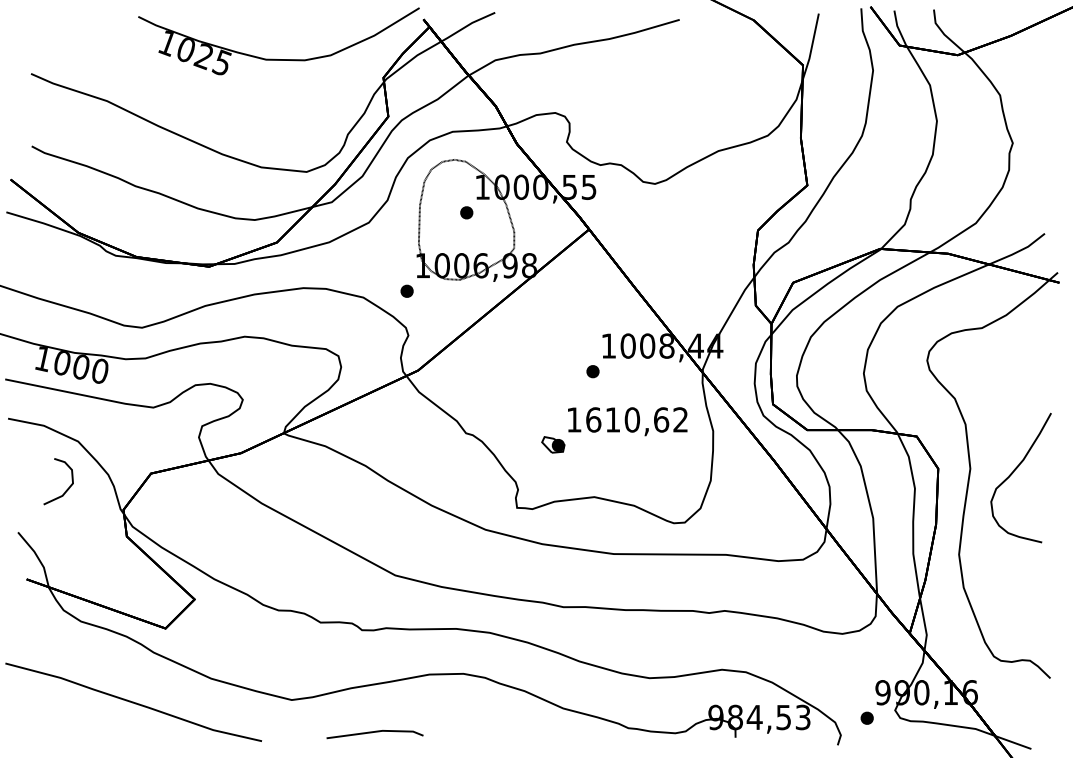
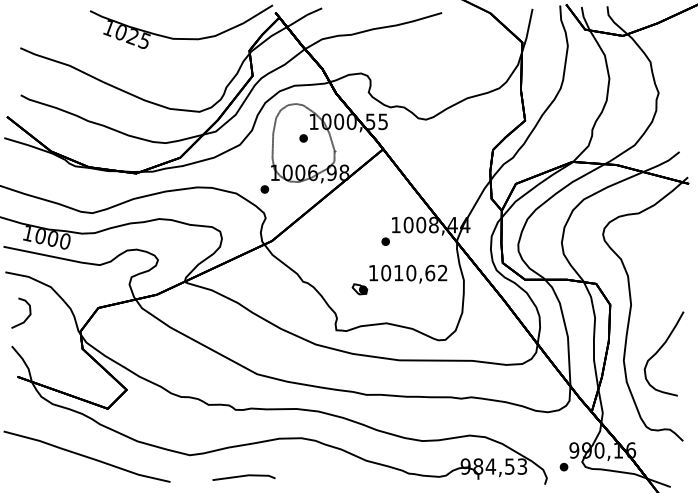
text: (594, 418) -> (386, 272), 1610,62 -> 1010,62
curve: (1015, 471) -> (660, 349), moved
curve: (66, 488) -> (26, 317), moved

